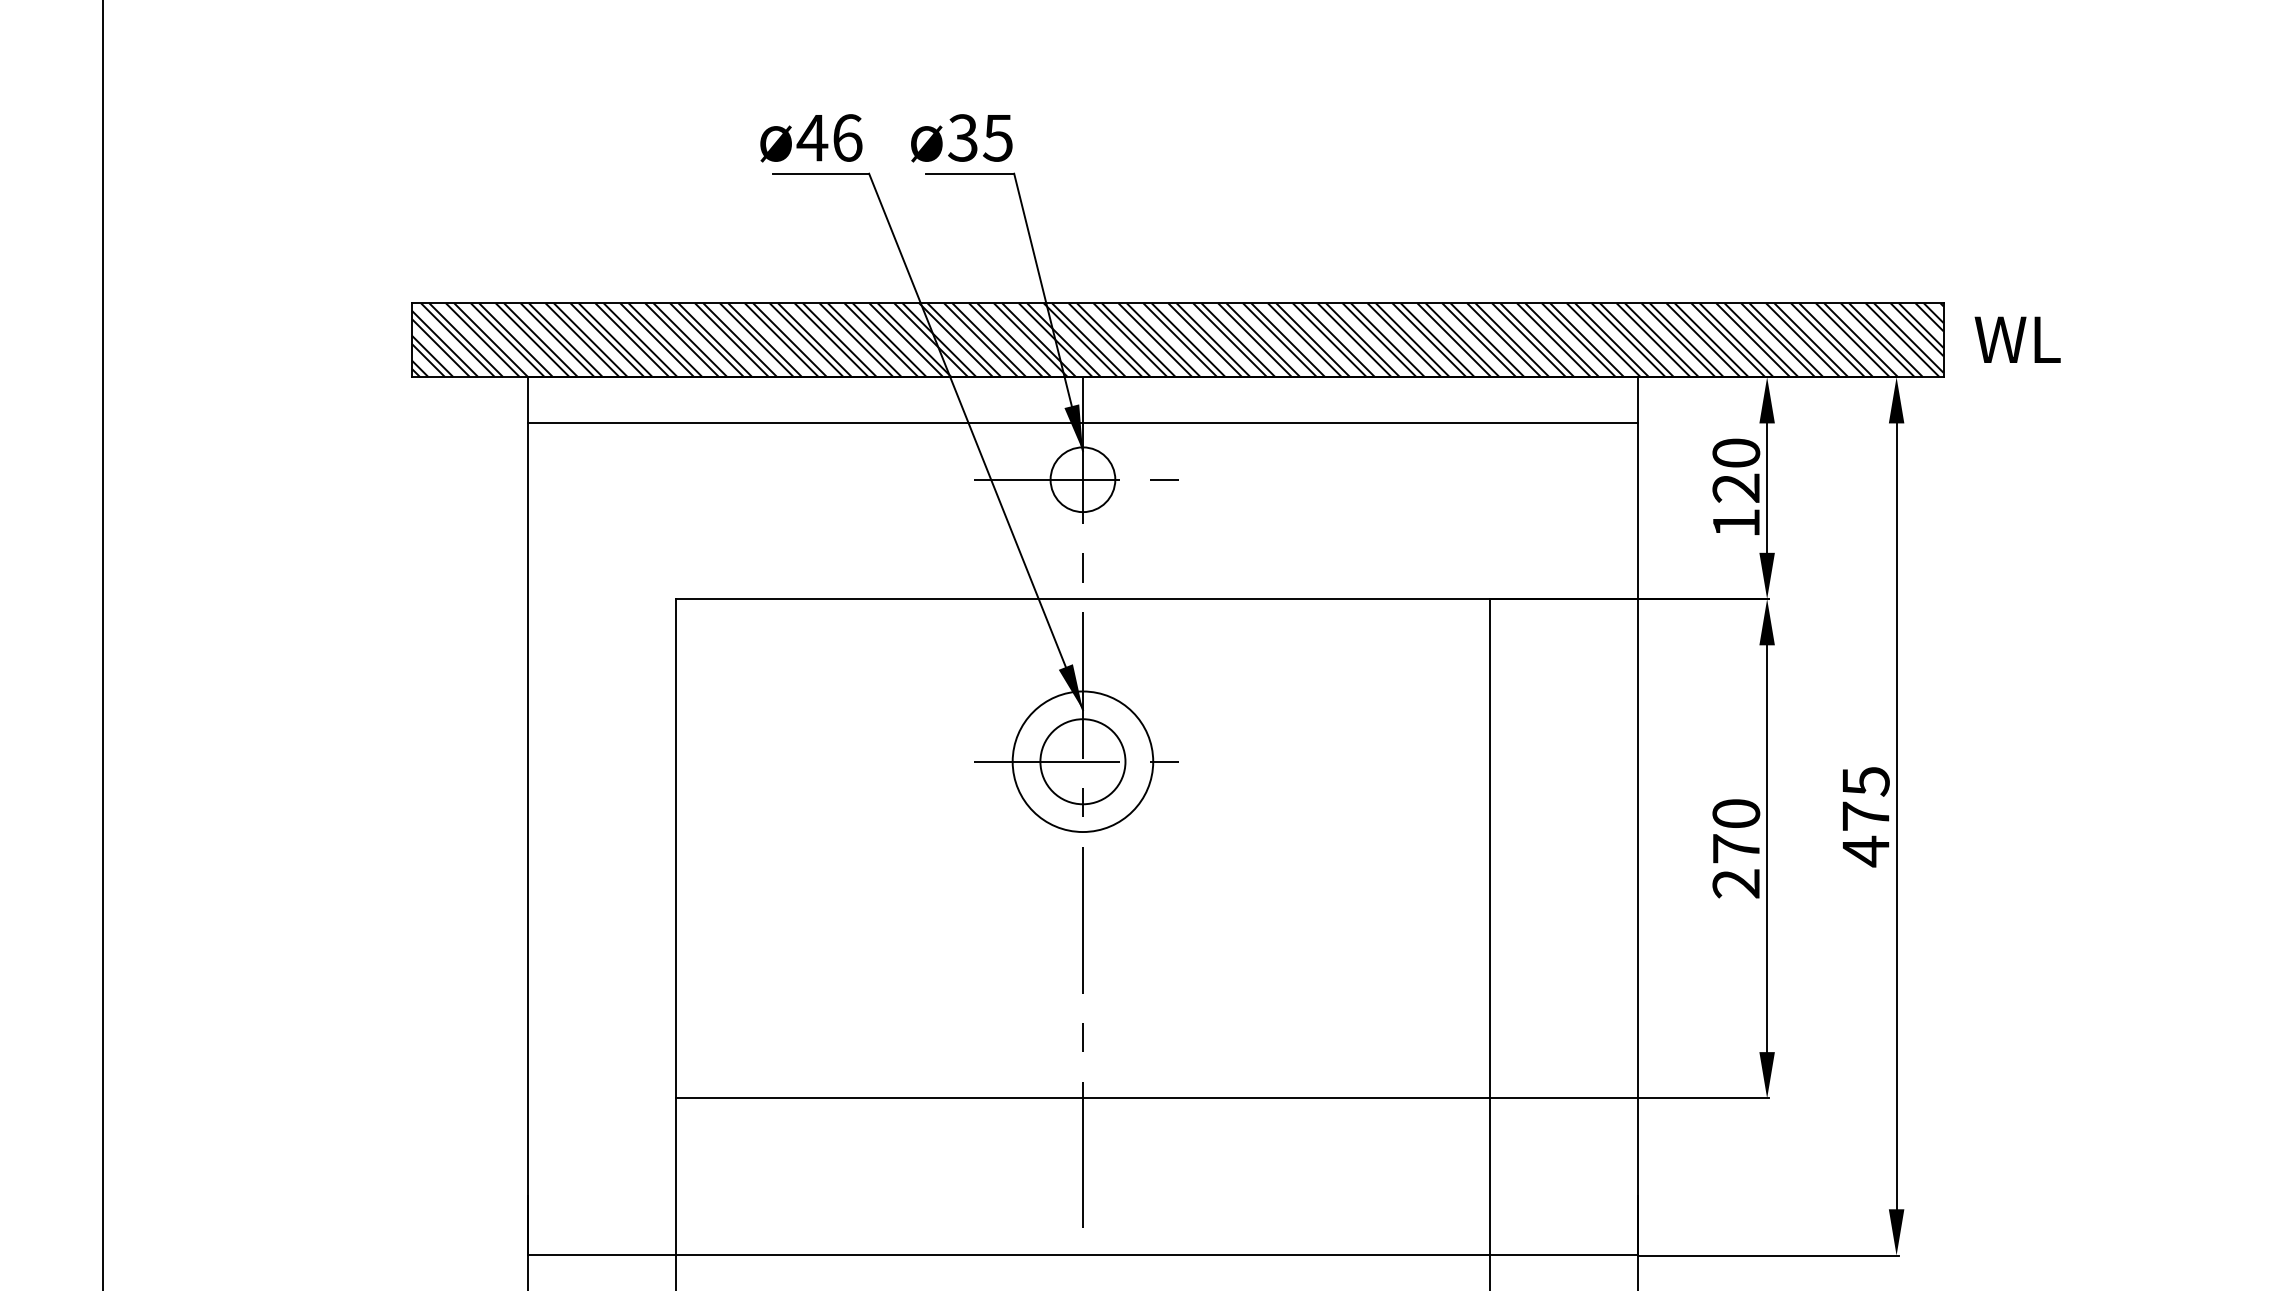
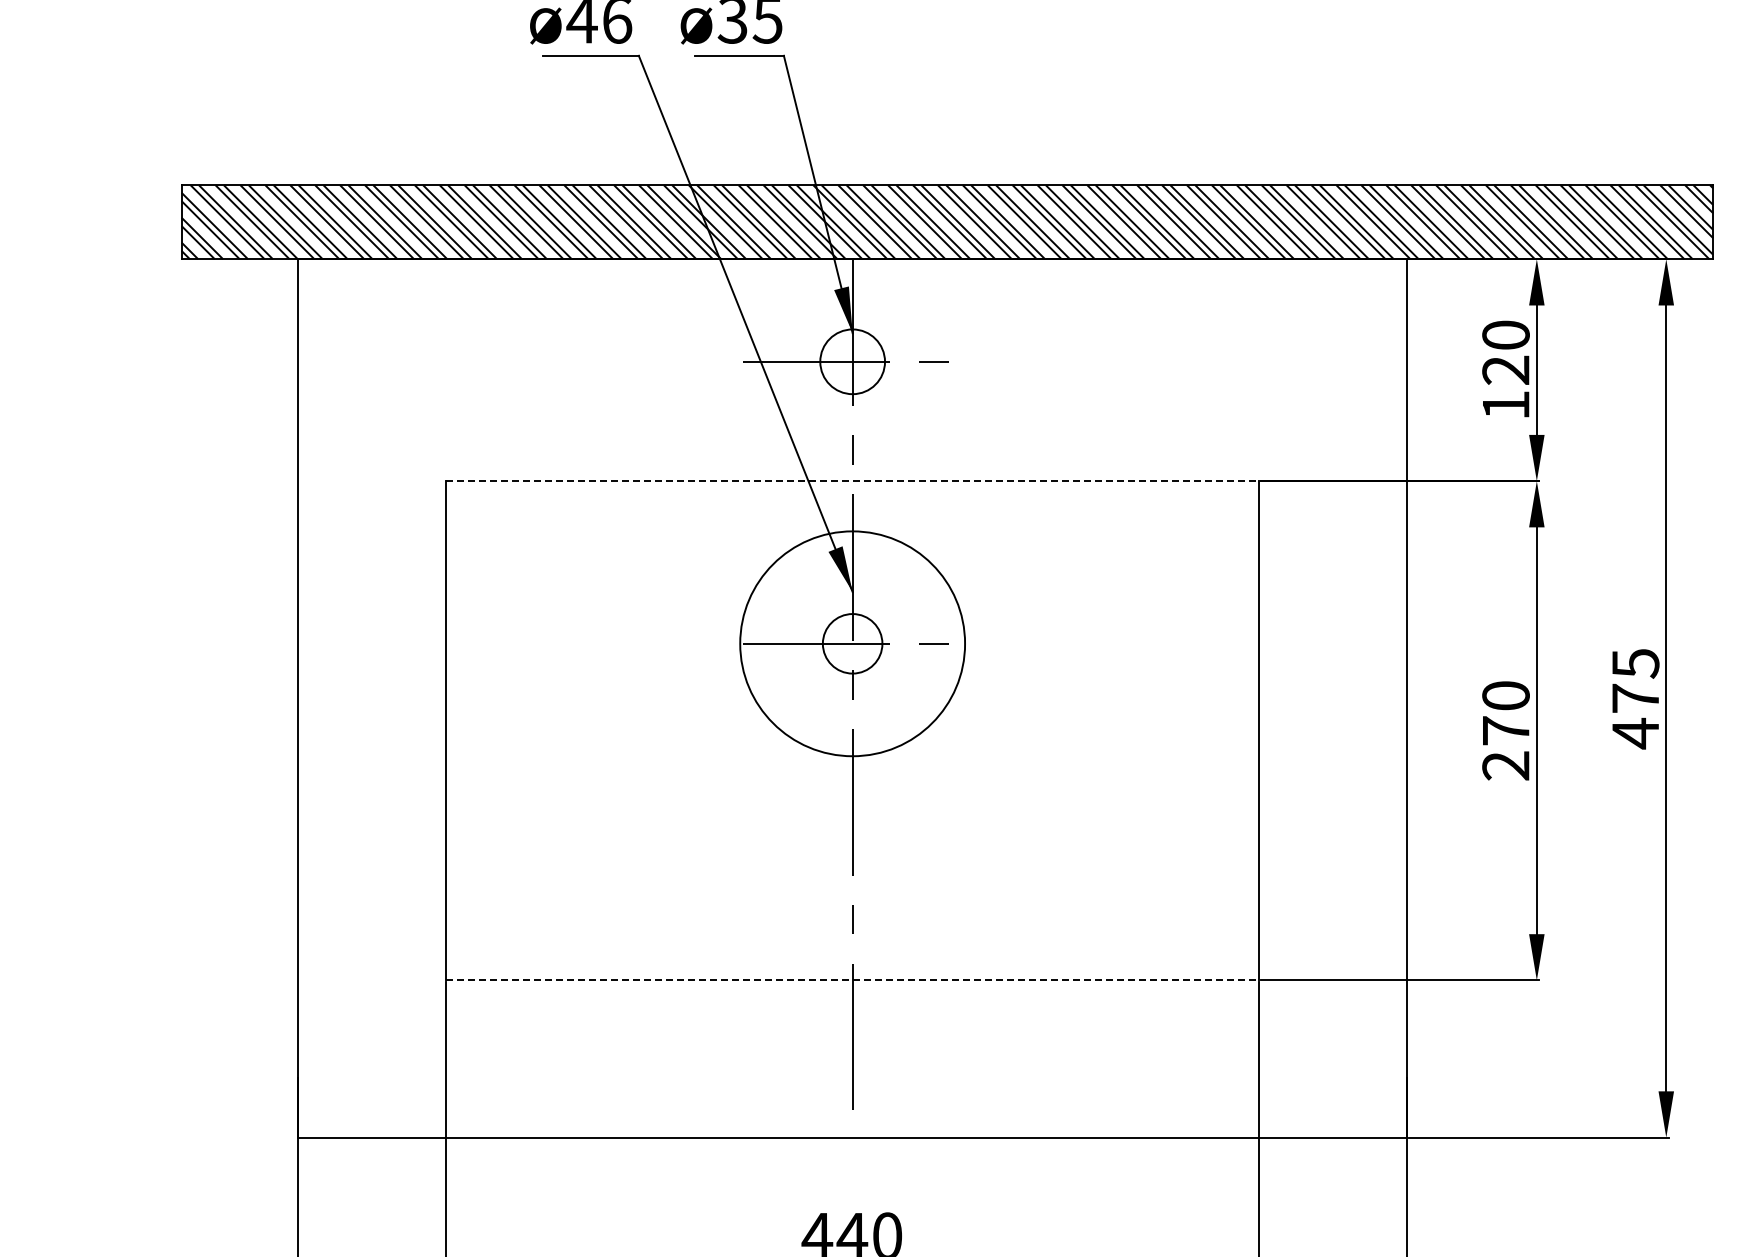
line: (1082, 423) -> (852, 305), removed
line: (1082, 599) -> (852, 481), solid -> dashed
circle: (1082, 761) -> (852, 643), size x0.7
circle: (1082, 761) -> (852, 643), size x1.6
line: (1082, 1098) -> (852, 980), solid -> dashed

